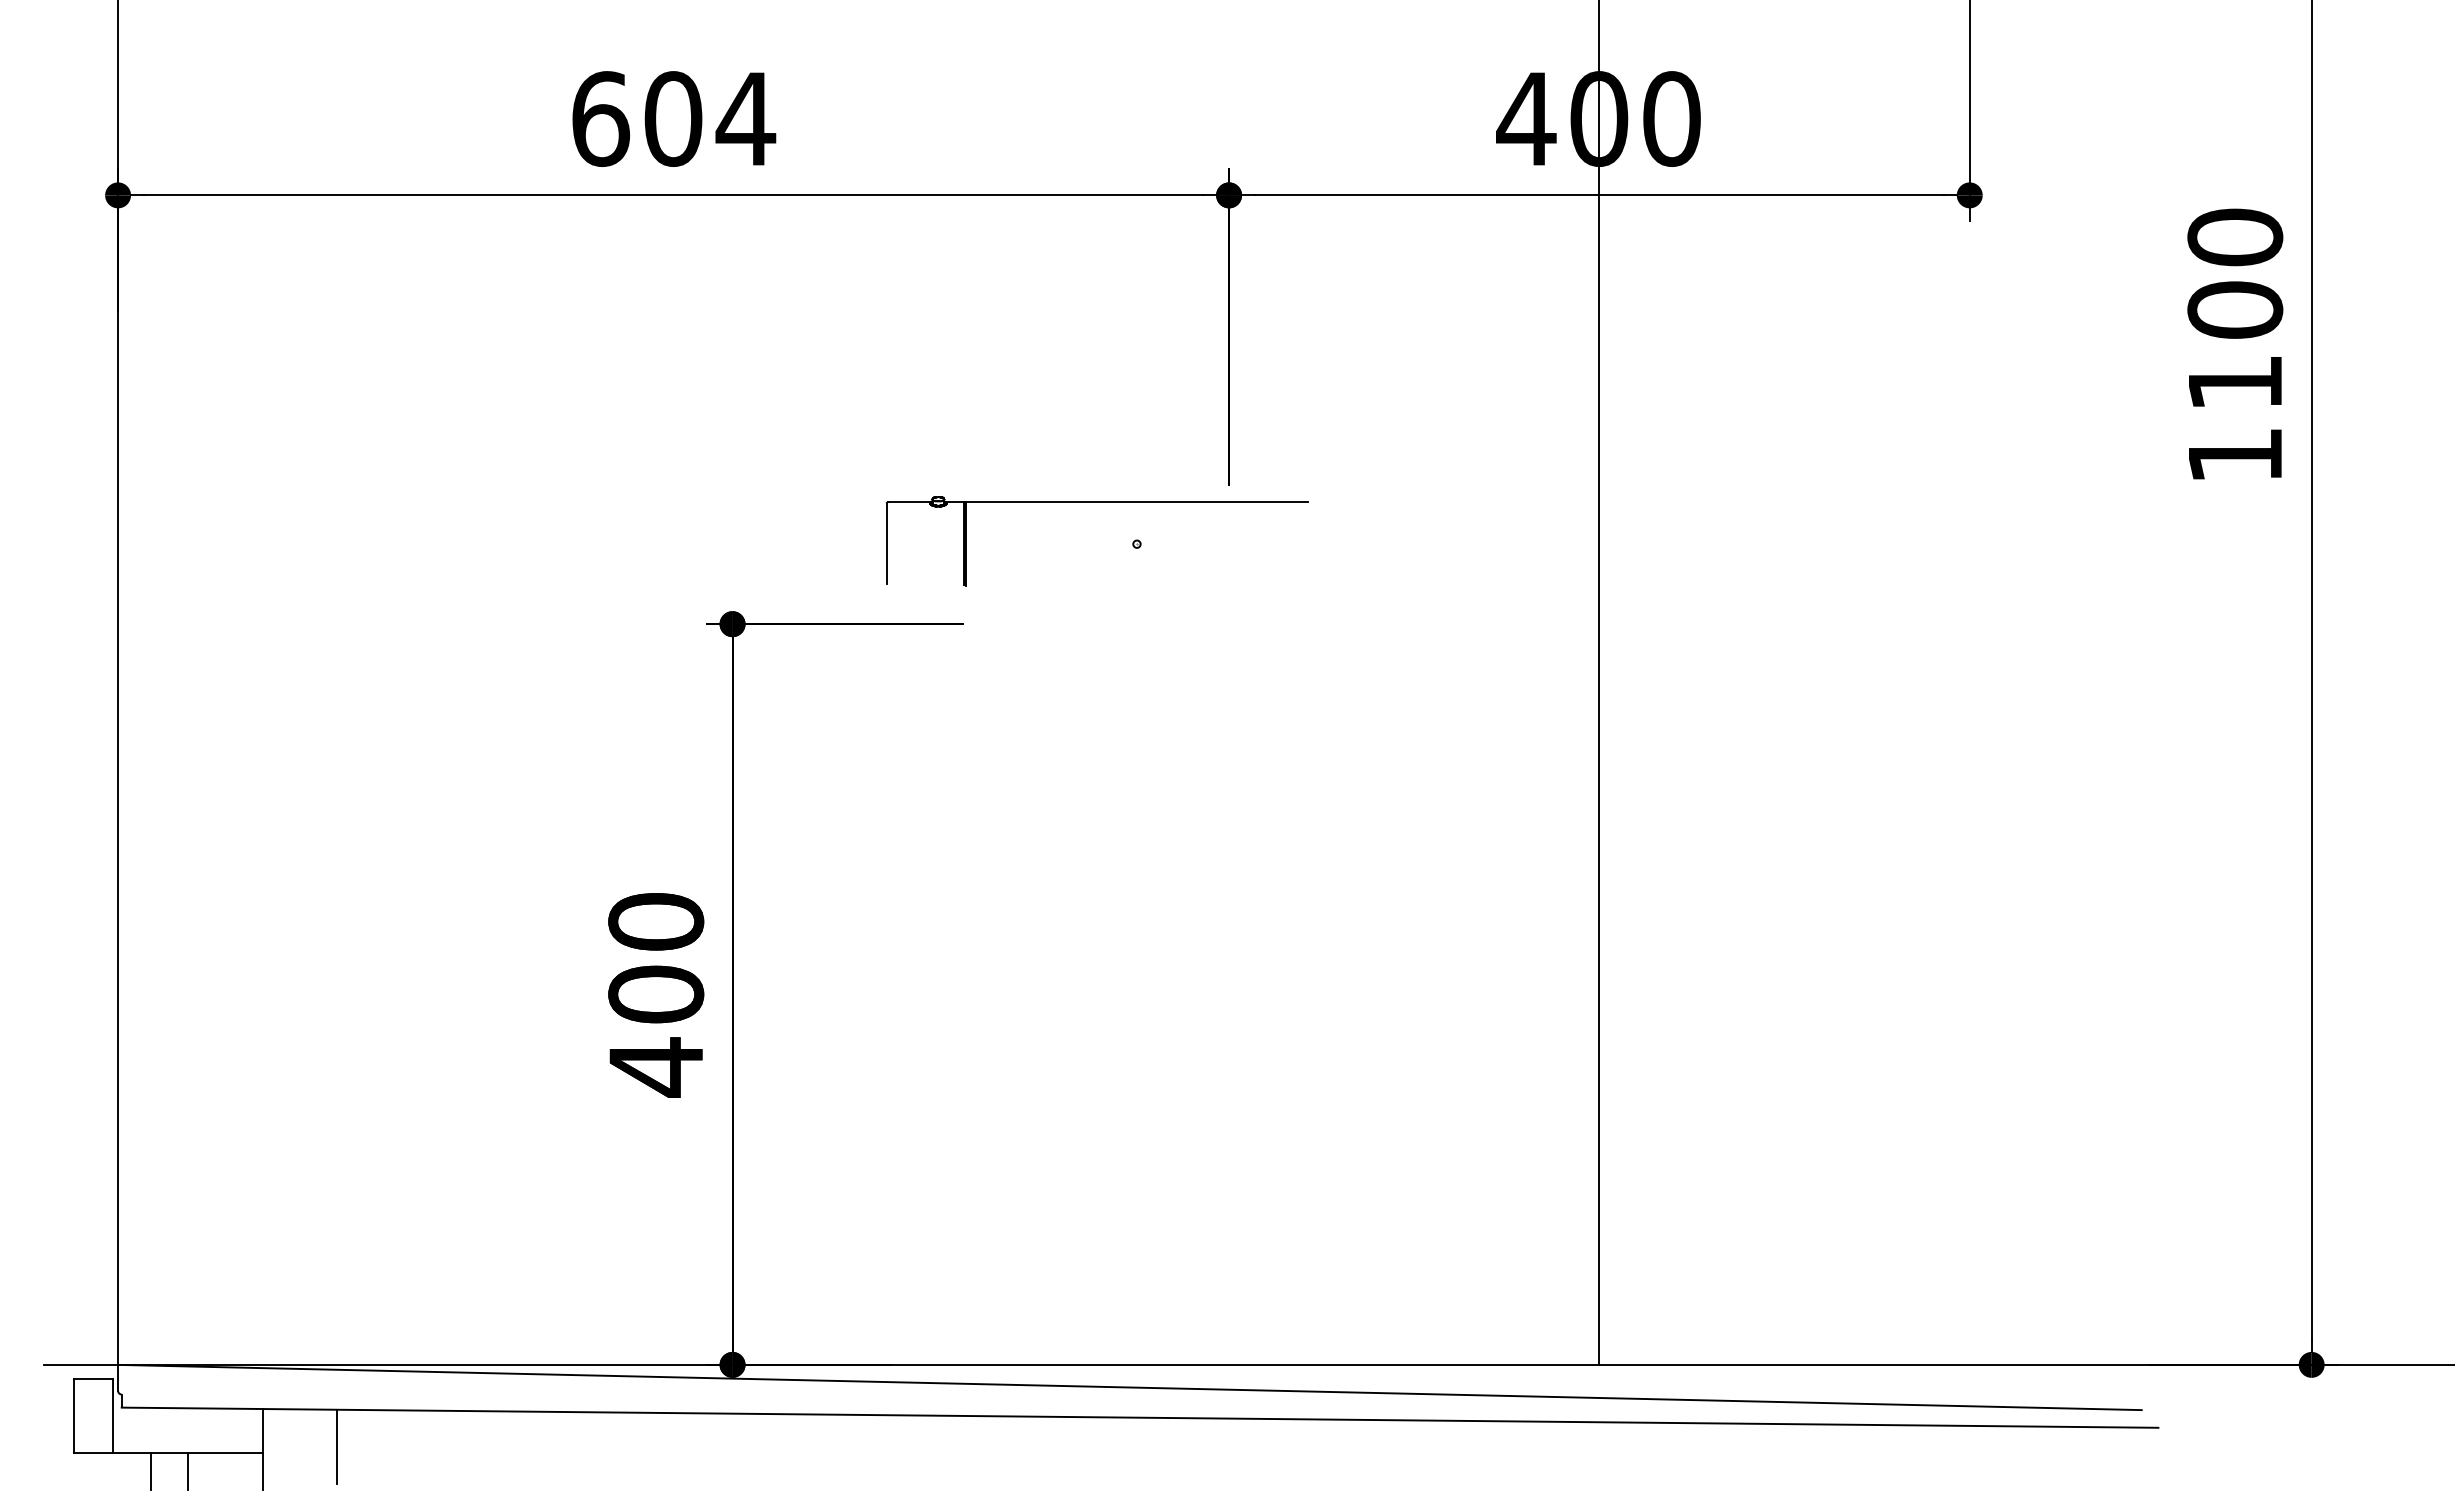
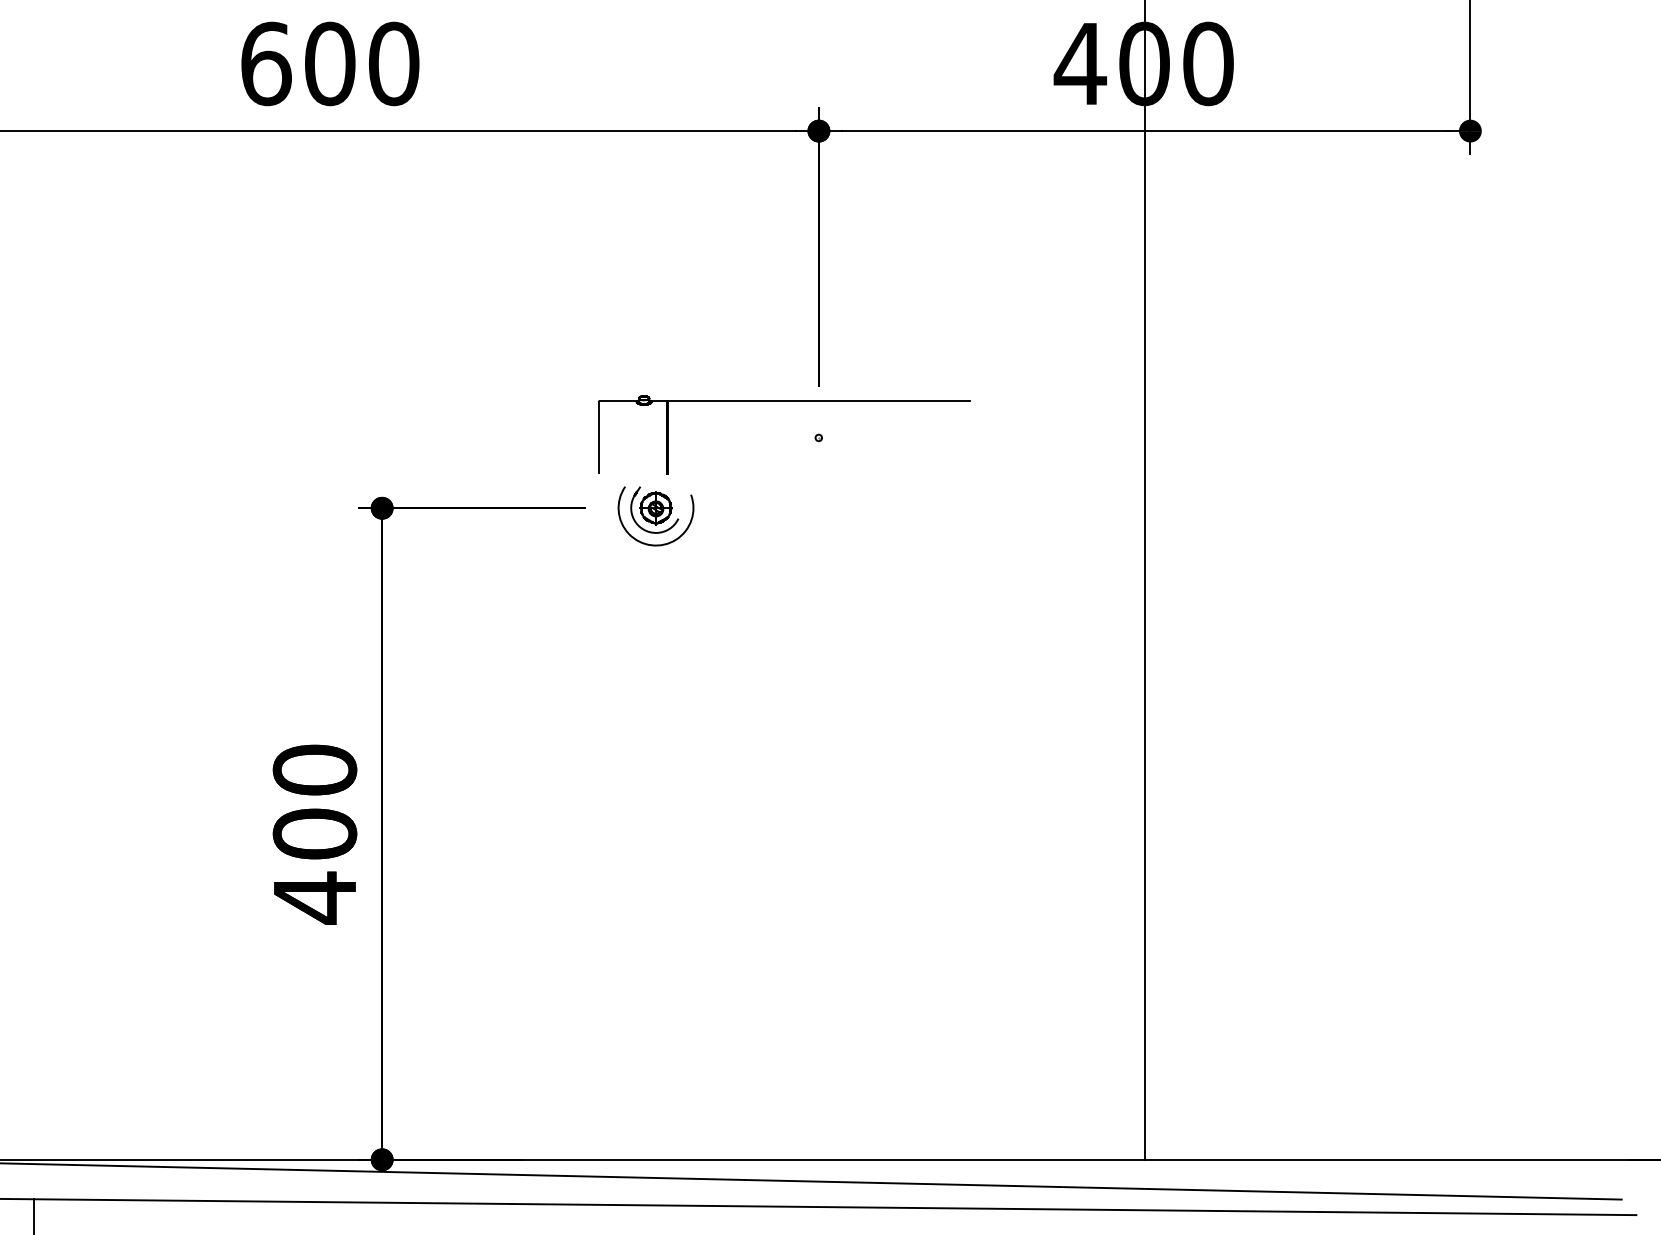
text: (745, 118) -> (393, 63), 604 -> 600
part: (1132, 542) -> (814, 436), moved
part: (1043, 633) -> (655, 516), added

